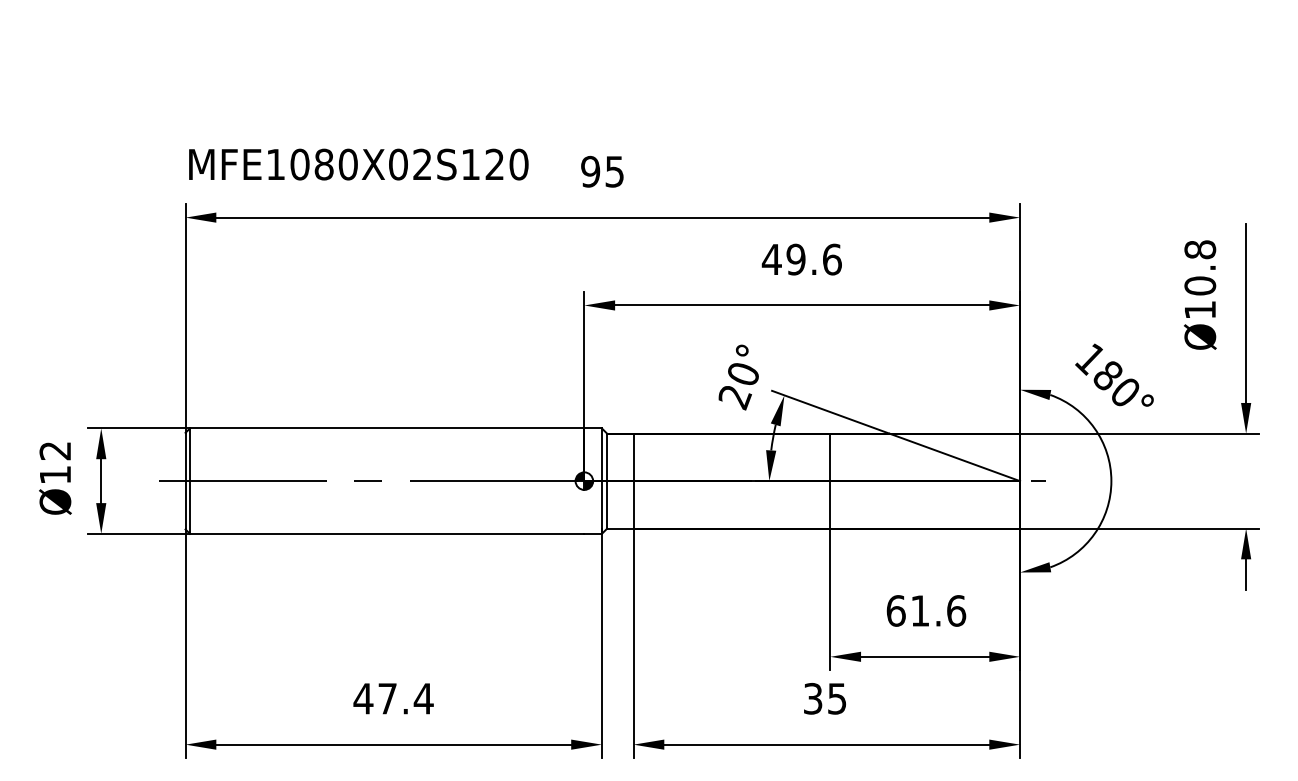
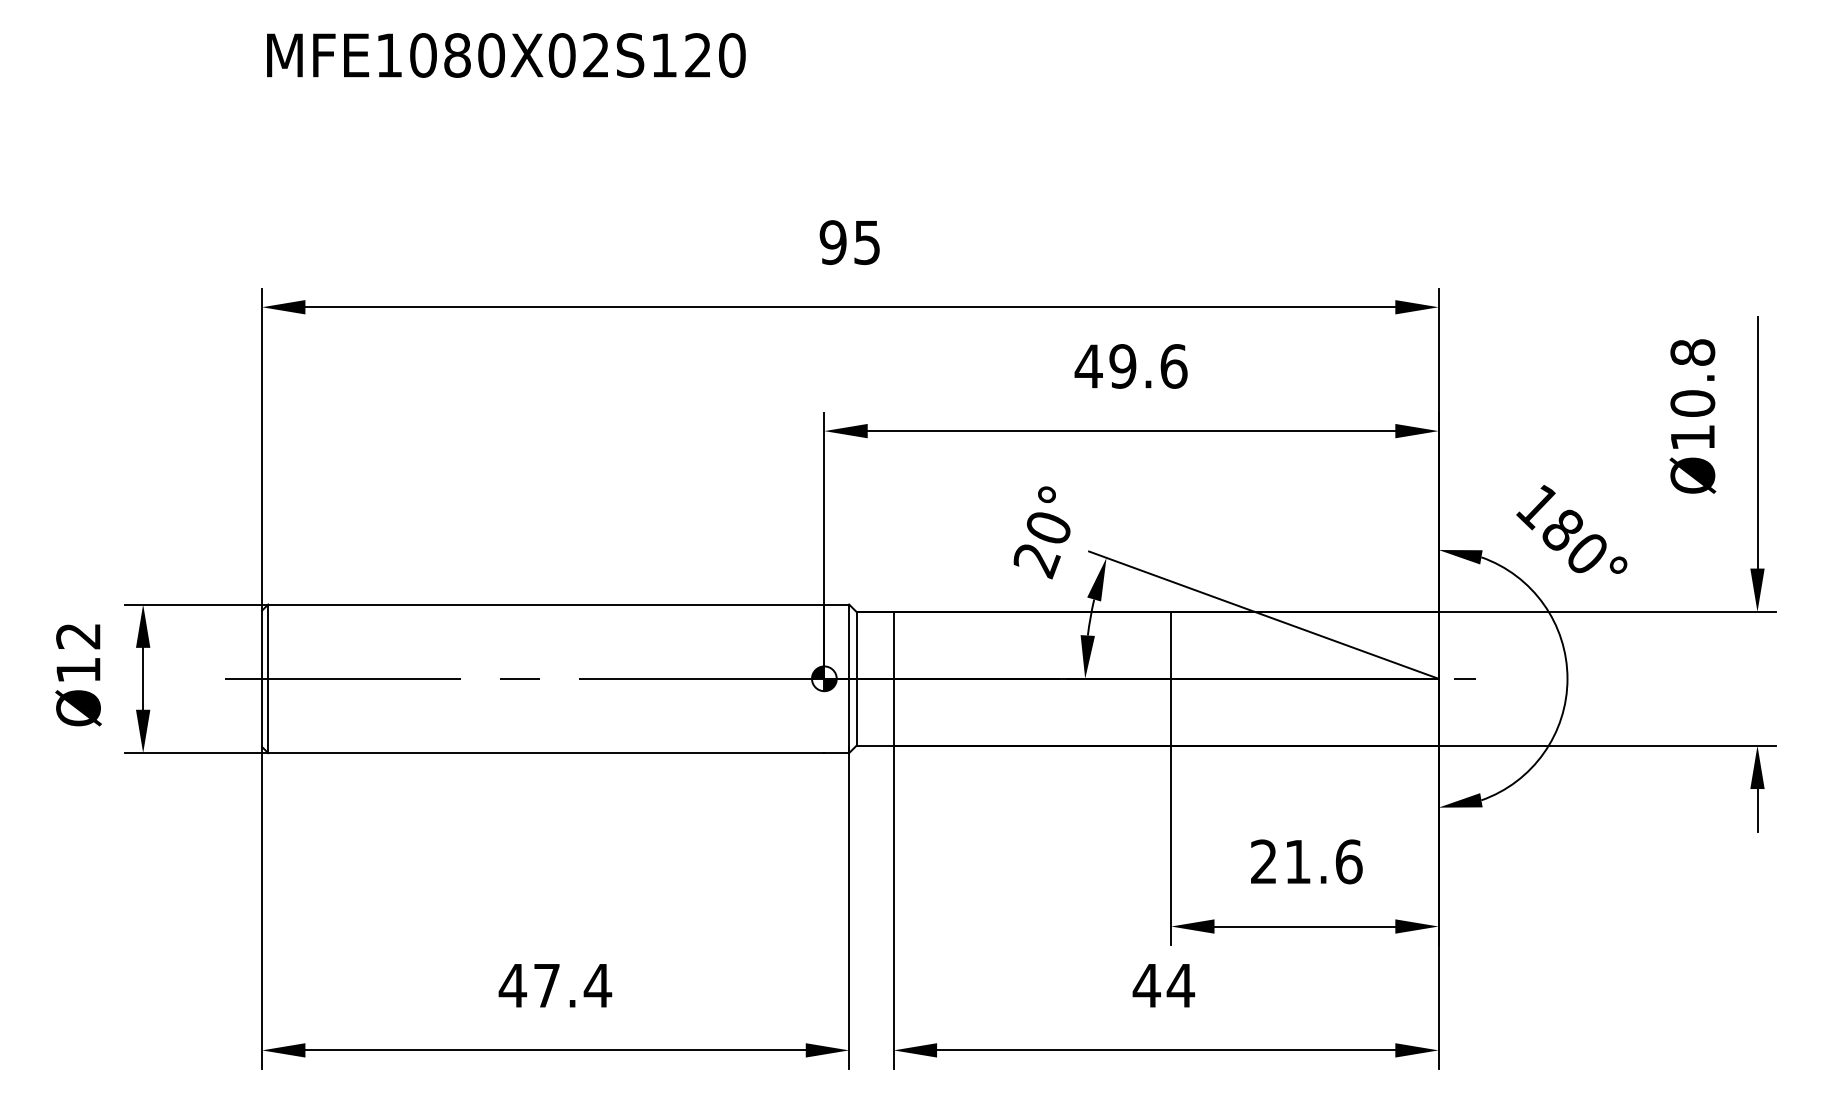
text: (358, 164) -> (506, 55), moved
text: (895, 610) -> (1263, 861), 61.6 -> 21.6
text: (824, 698) -> (1163, 985), 35 -> 44

